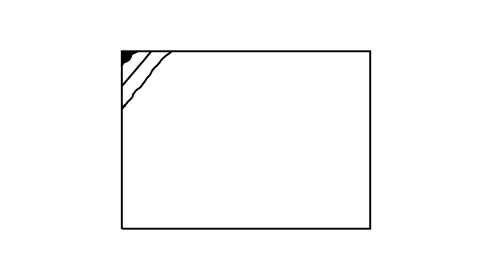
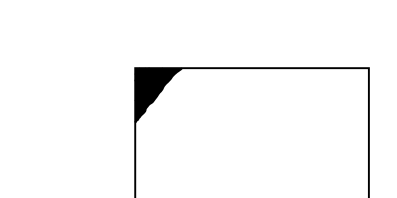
fill: (146, 79) -> (158, 94), added

